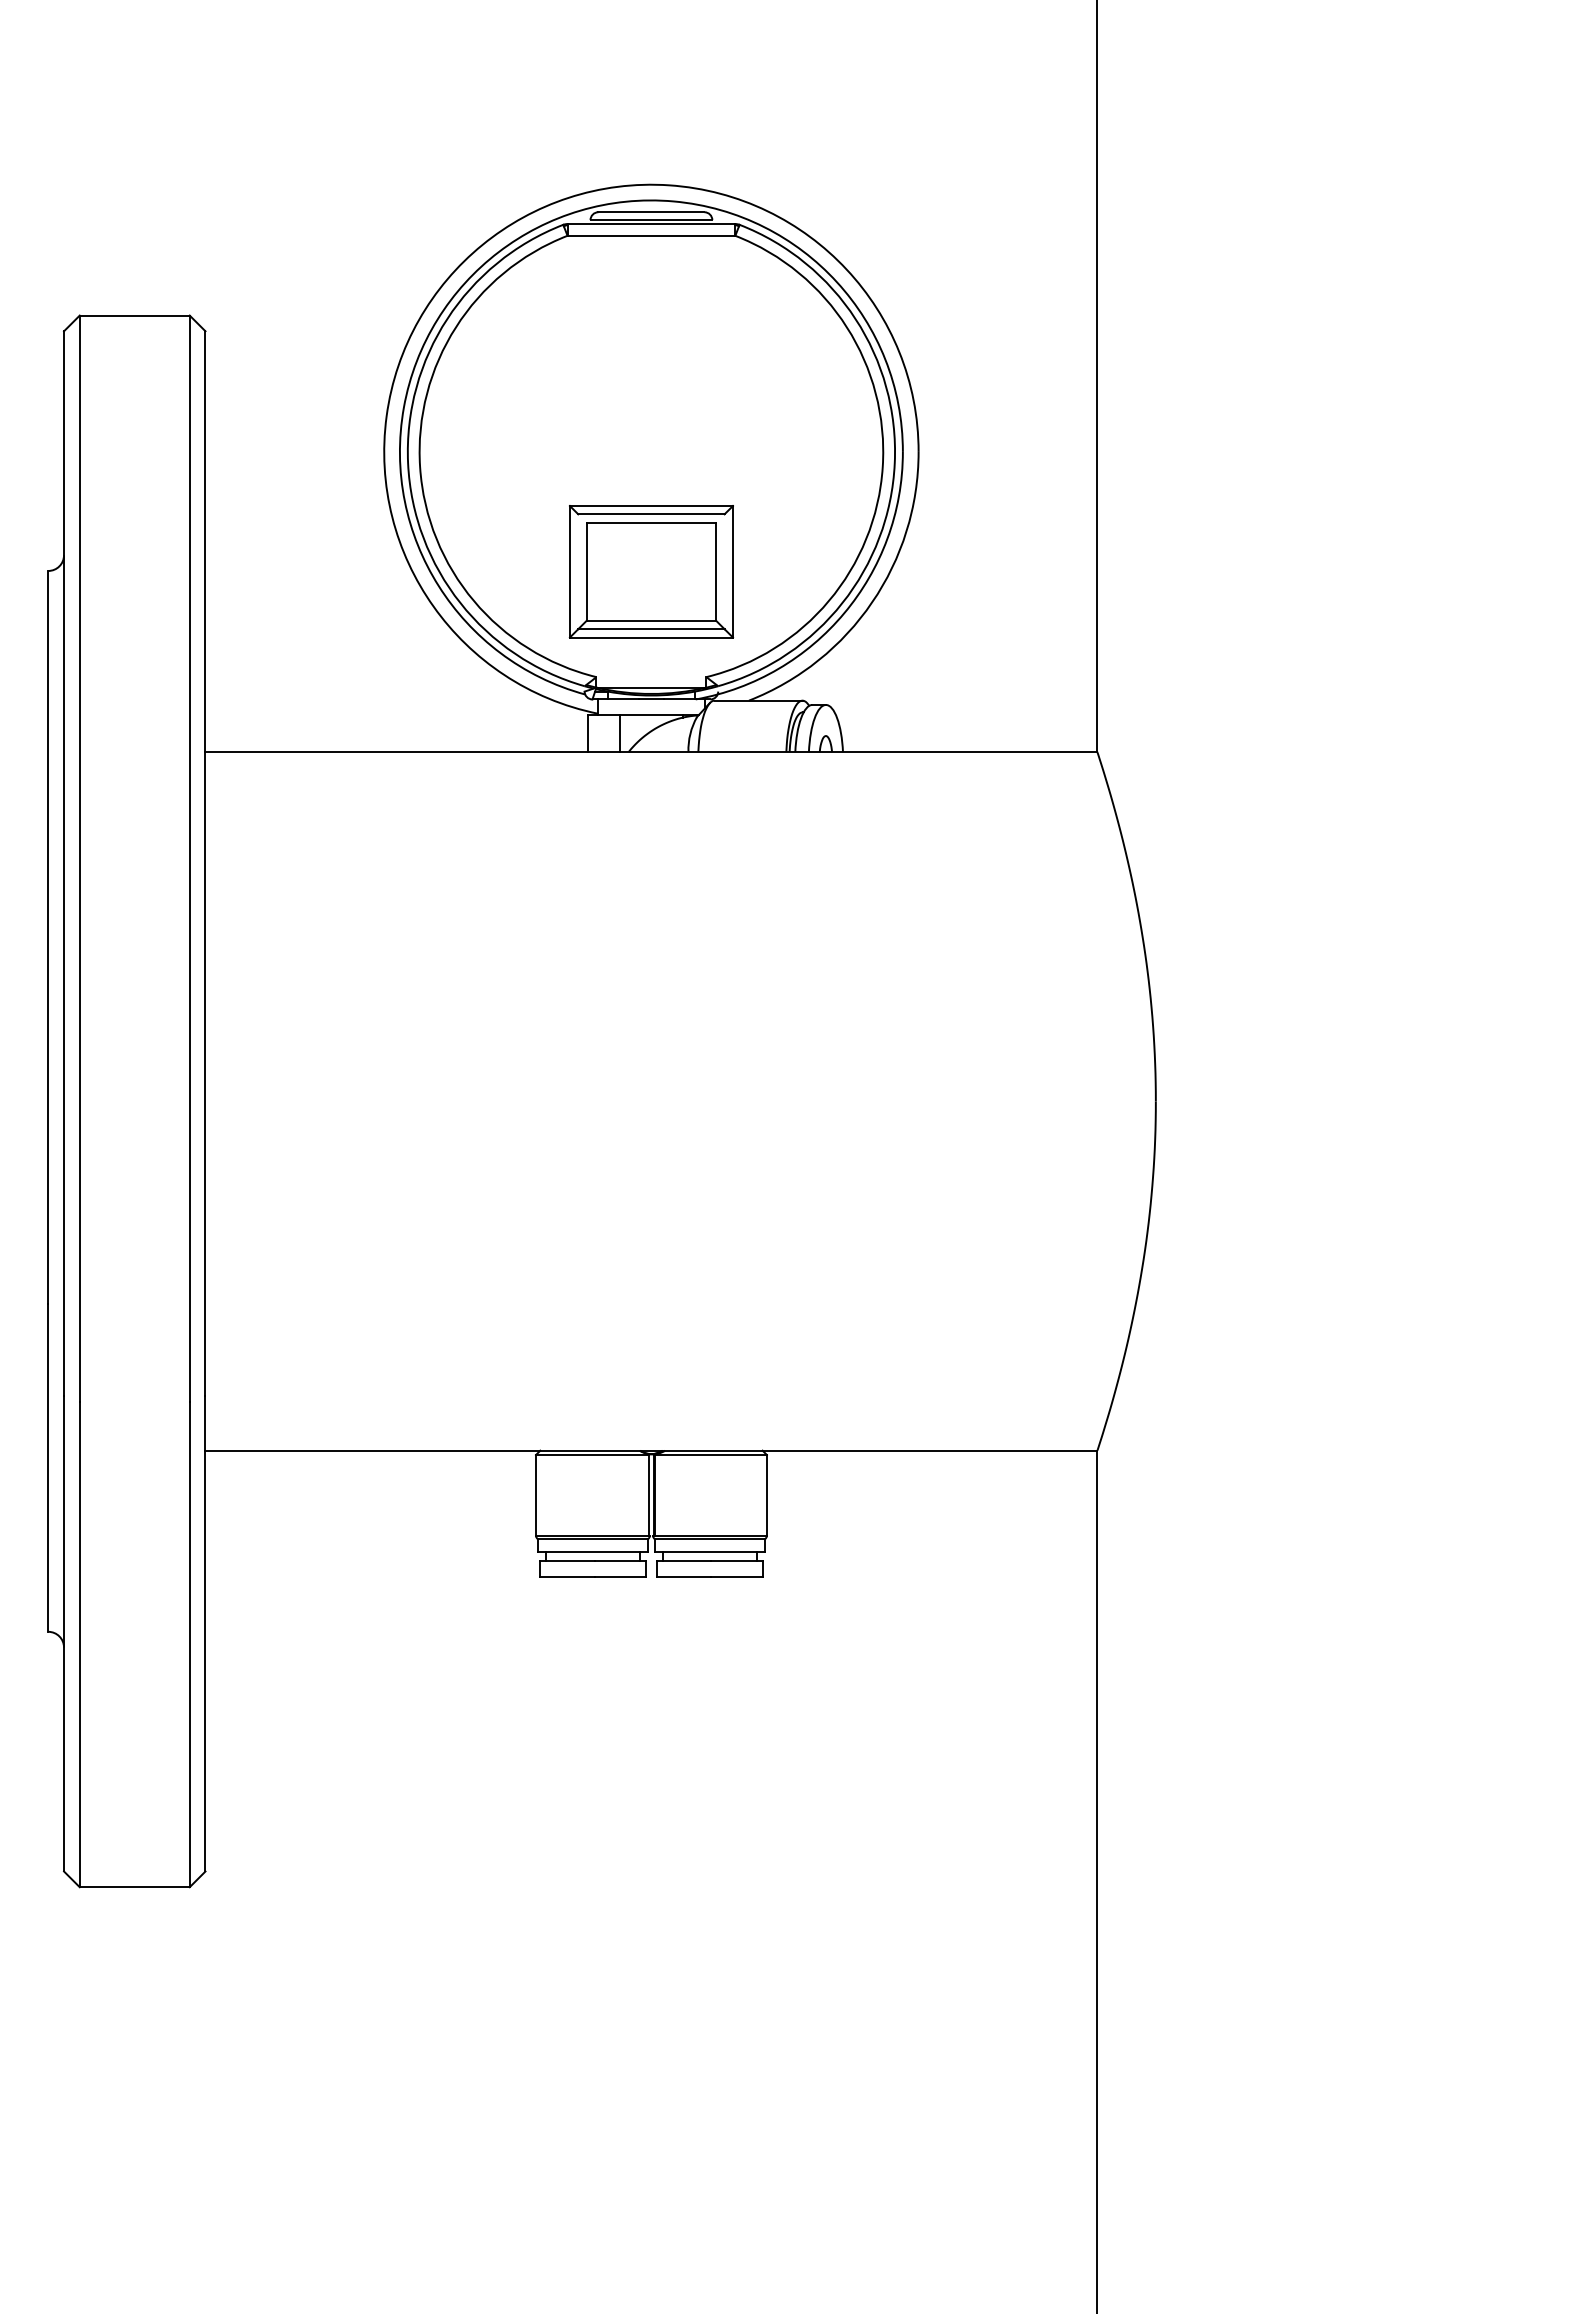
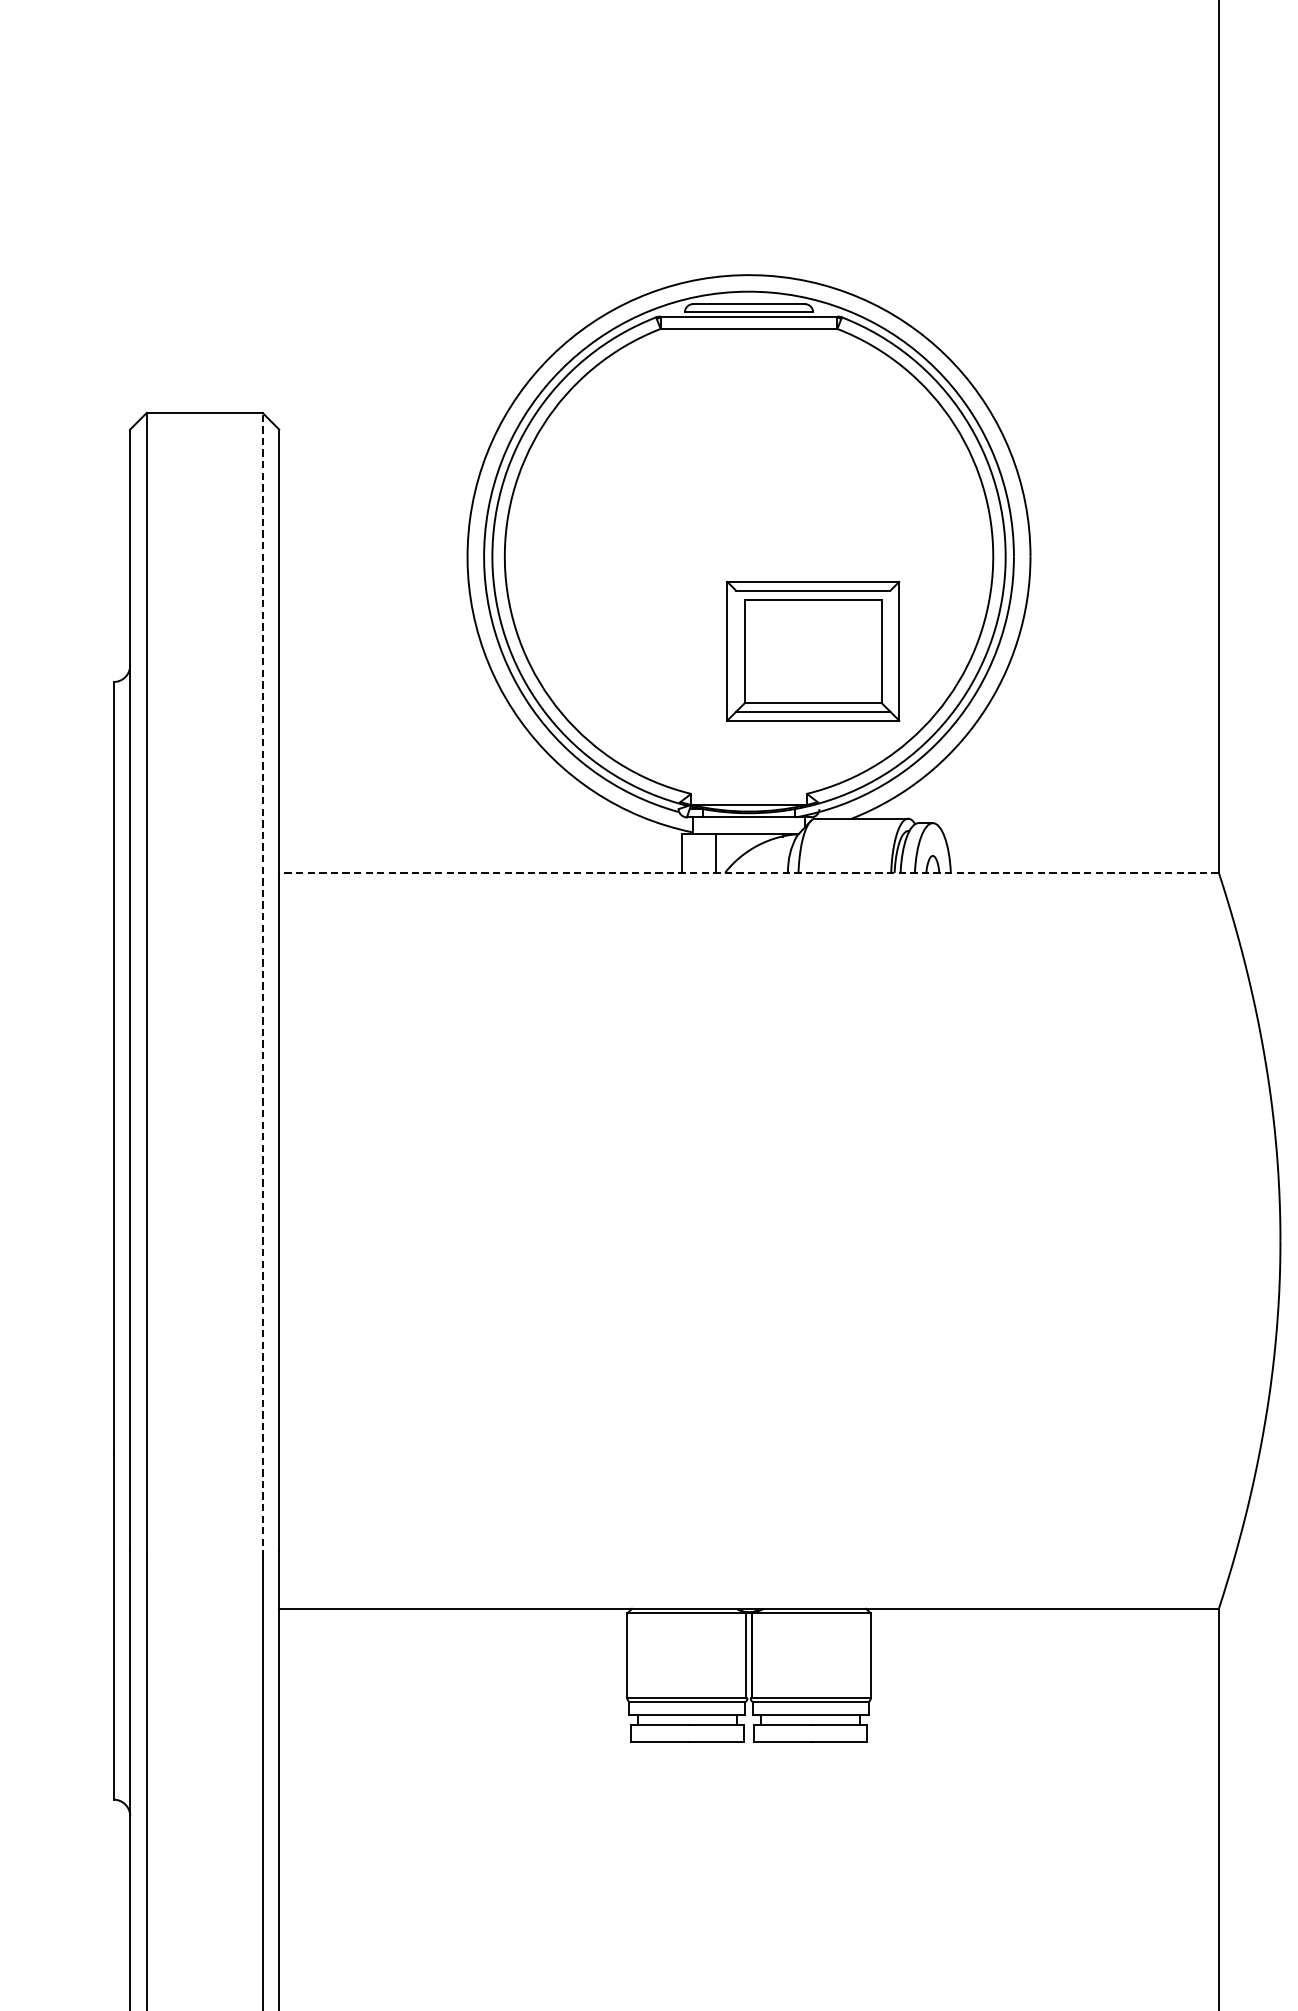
part: (651, 571) -> (813, 650), moved
line: (651, 752) -> (749, 873), solid -> dashed
line: (189, 858) -> (262, 984), solid -> dashed

